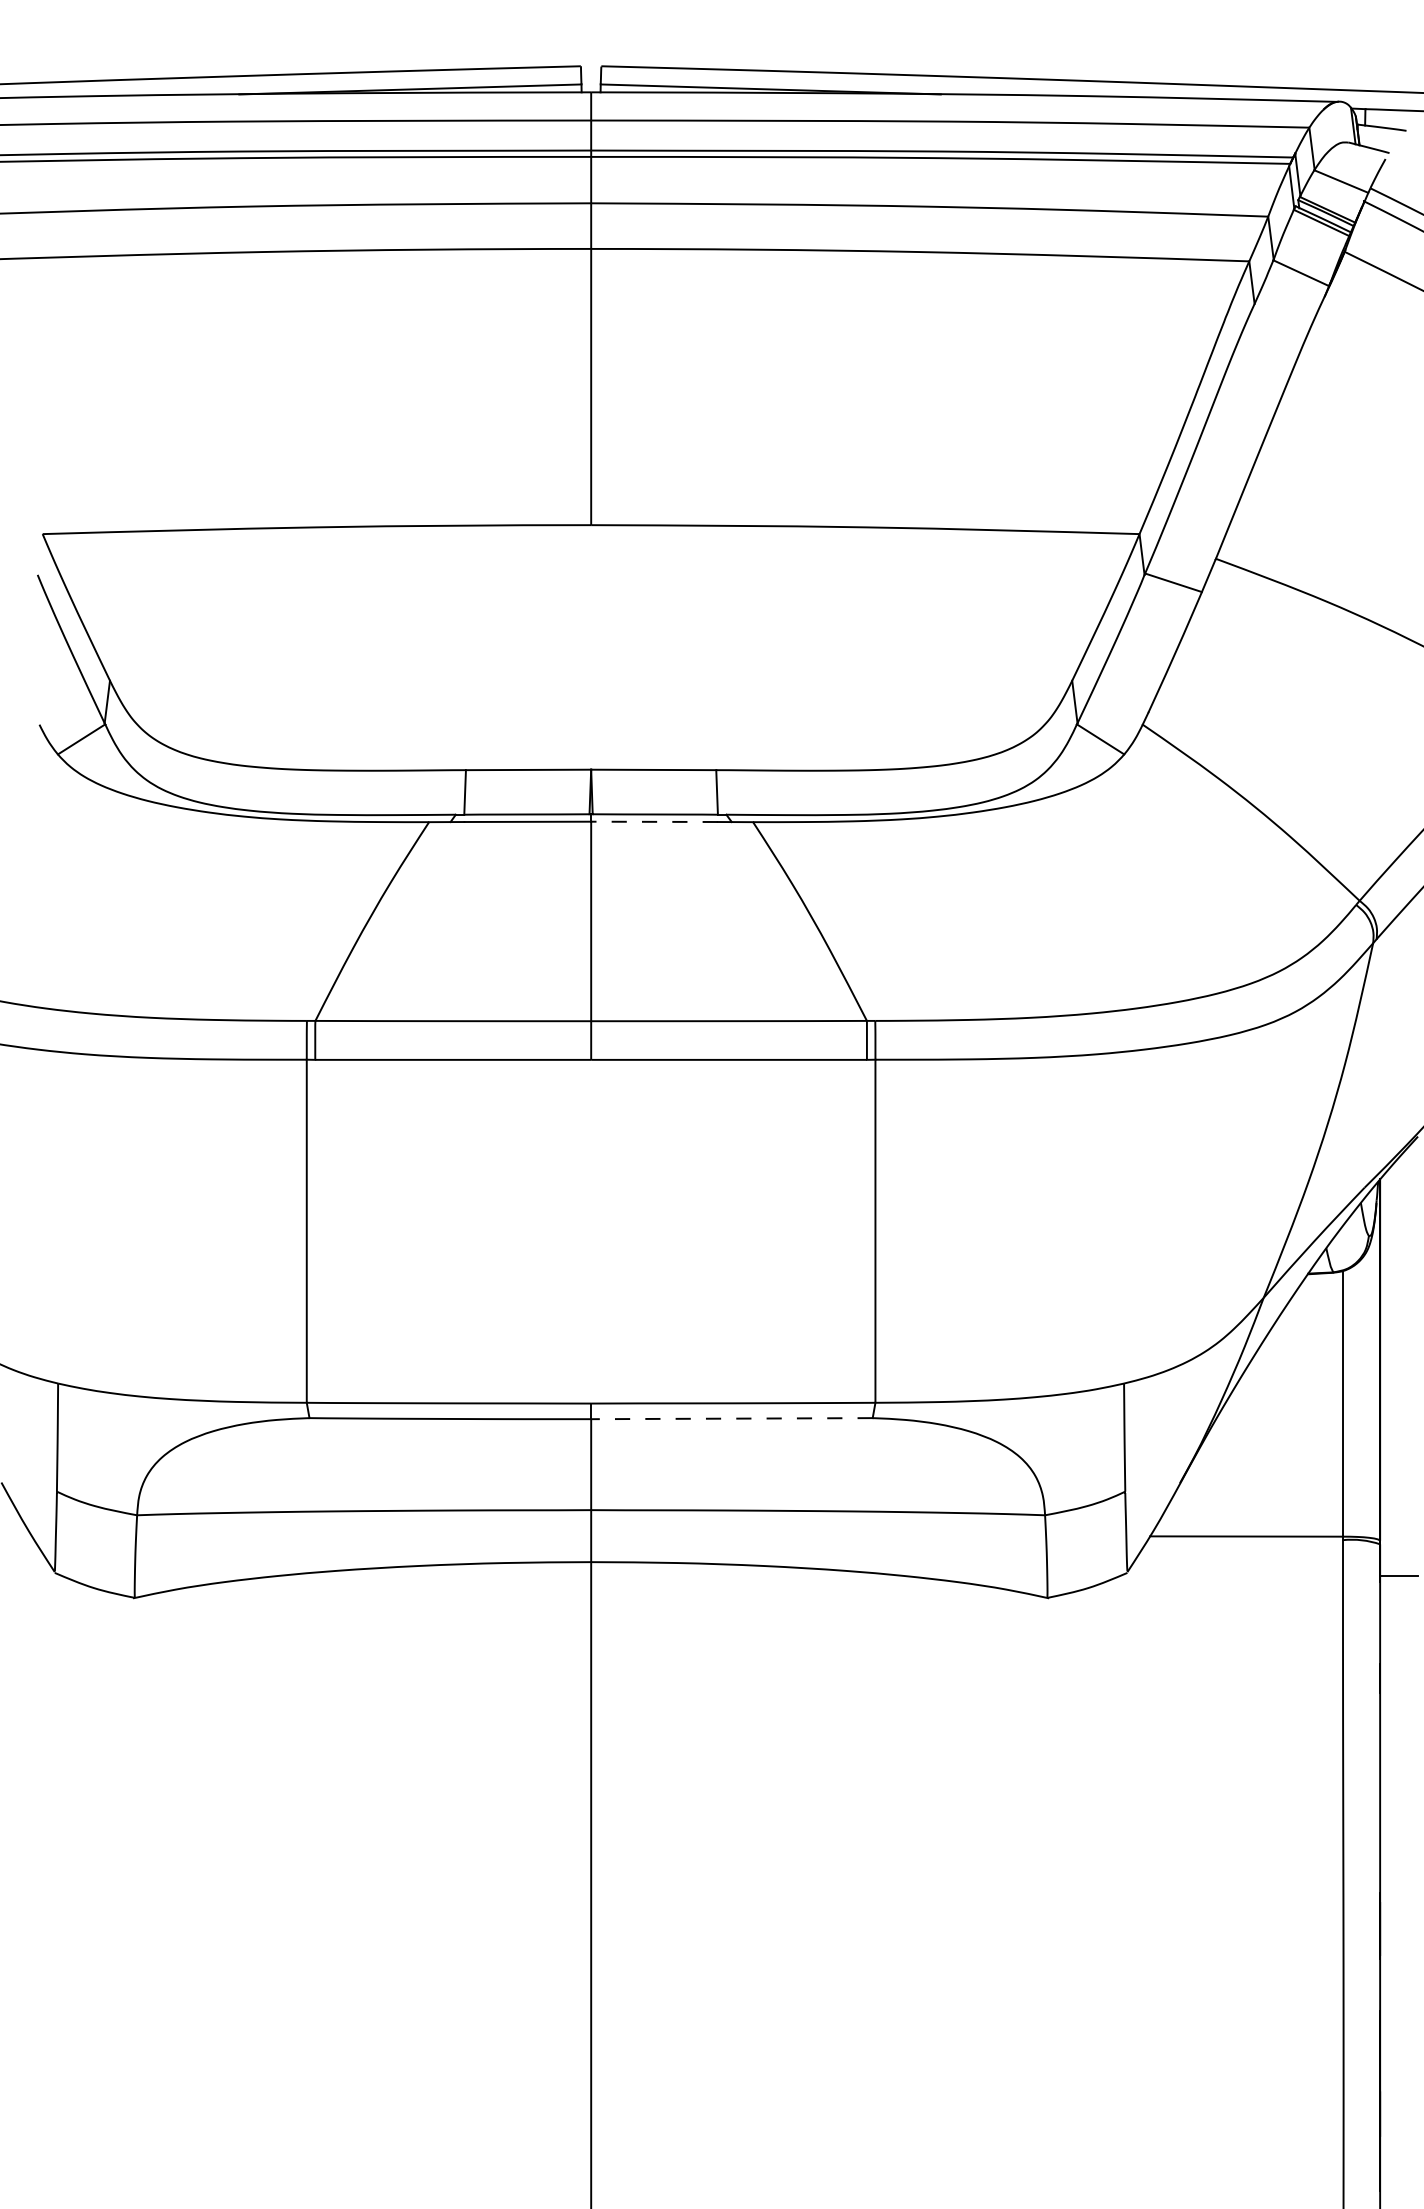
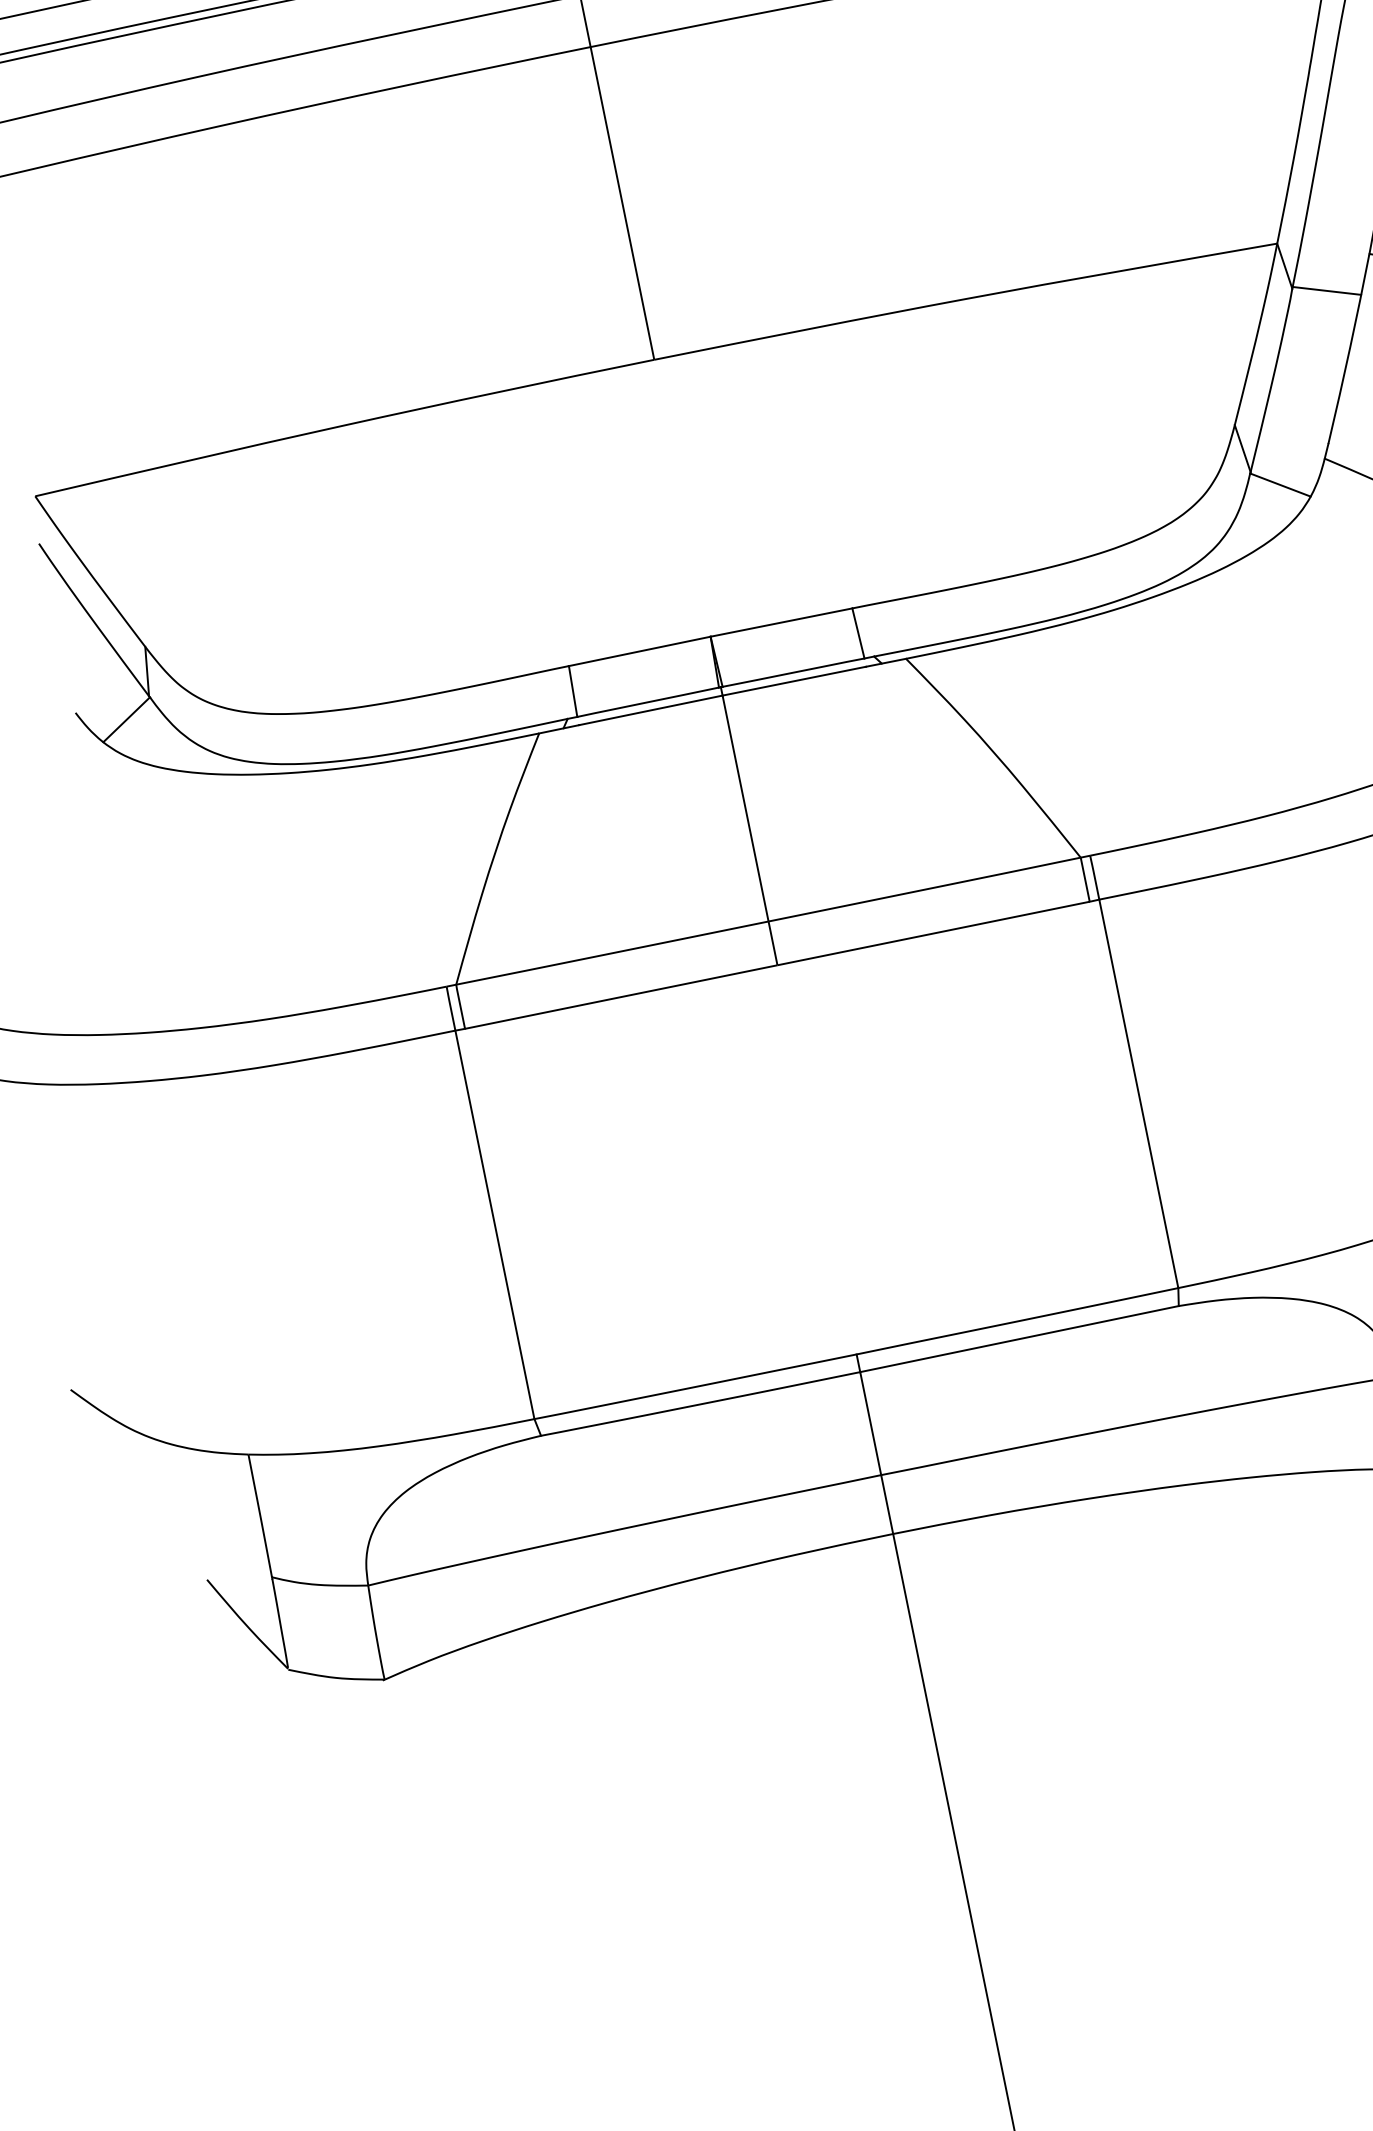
line: (653, 821) -> (793, 681), dashed -> solid
line: (731, 1418) -> (1018, 1339), dashed -> solid

